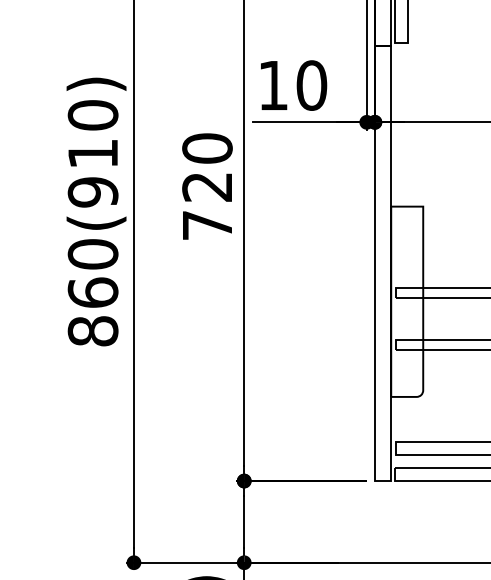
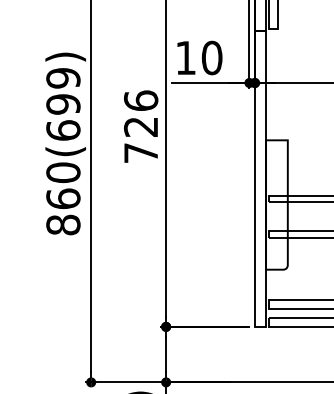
text: (207, 148) -> (141, 100), 720 -> 726
text: (93, 153) -> (63, 104), 860(910) -> 860(699)

